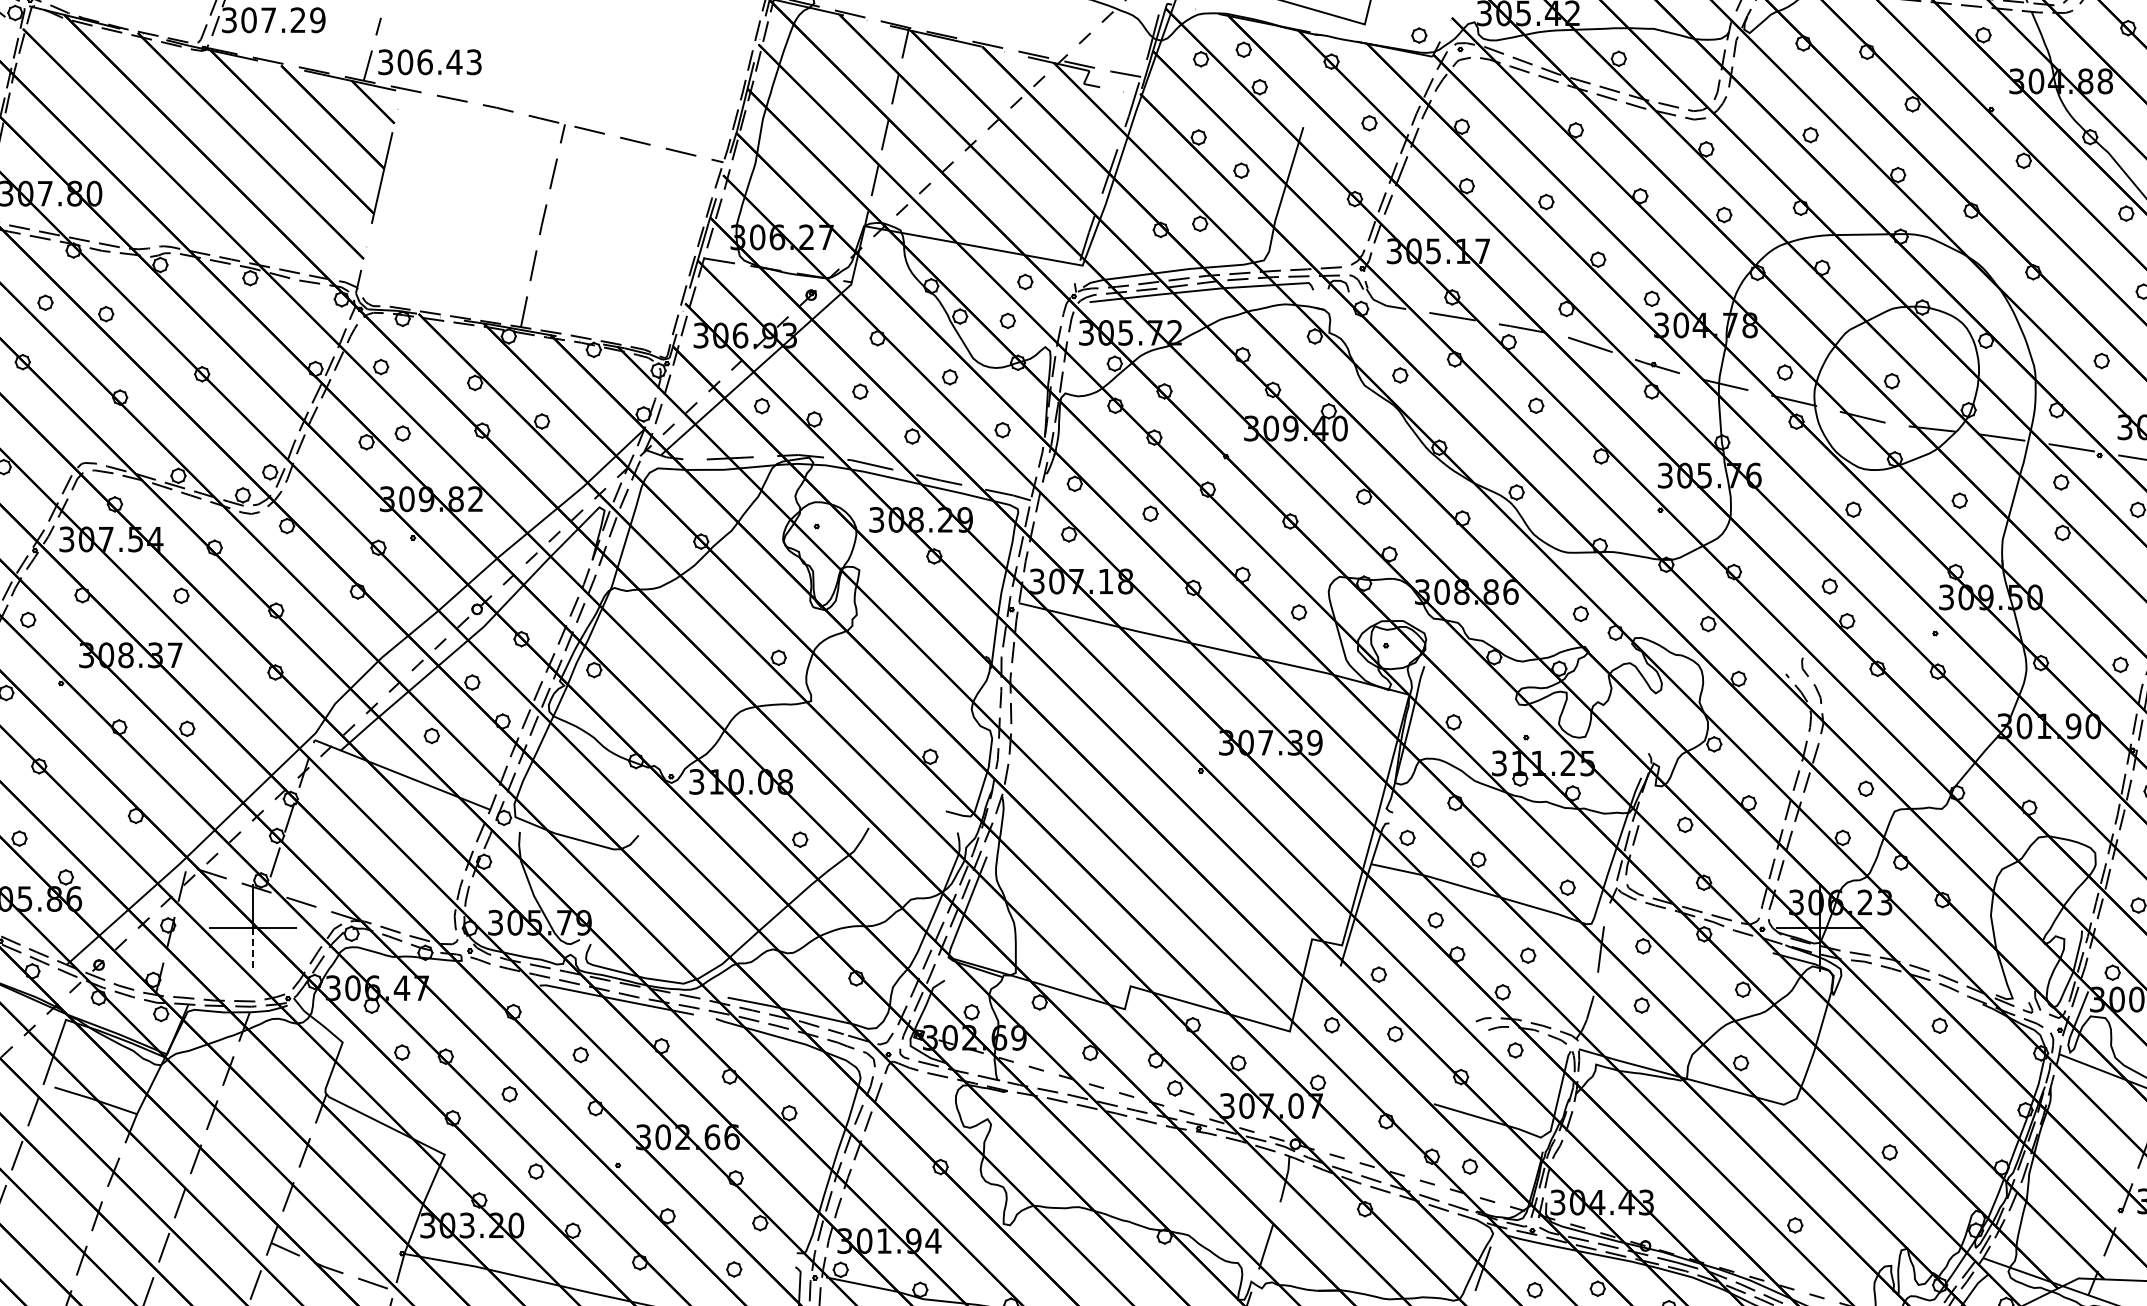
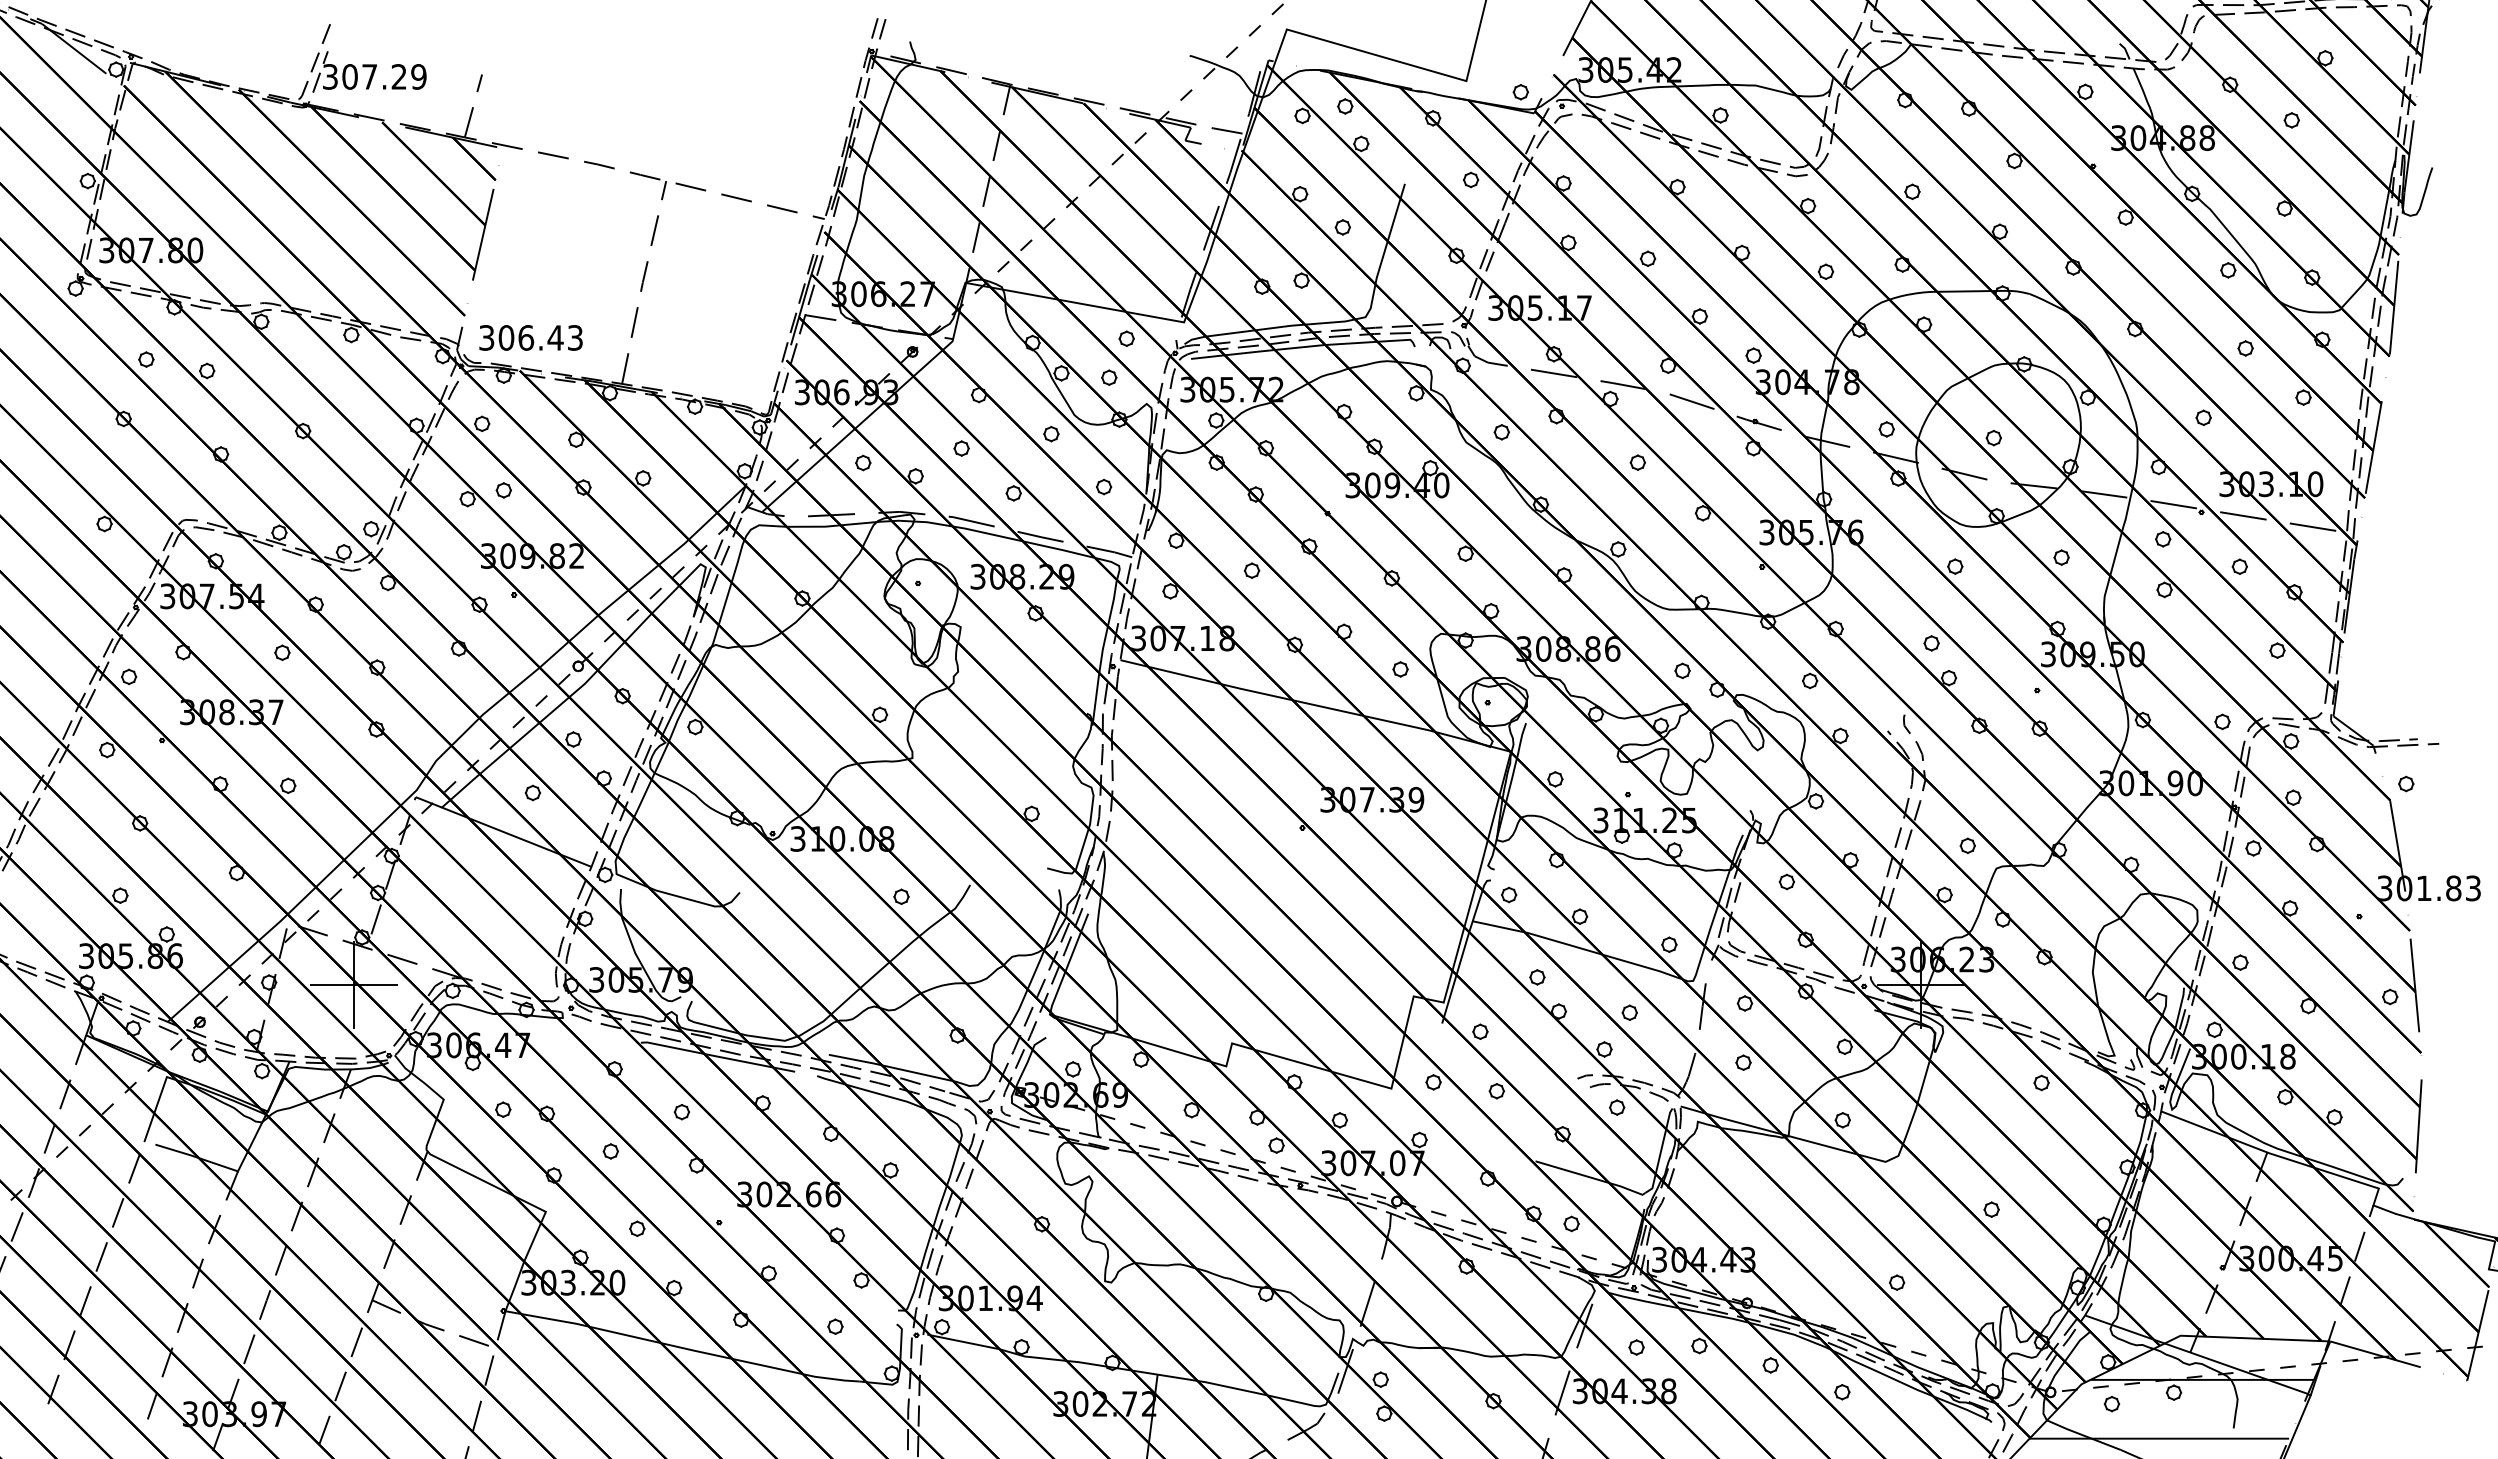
text: (429, 61) -> (530, 337), moved
line: (253, 949) -> (354, 1006), dashed -> solid

